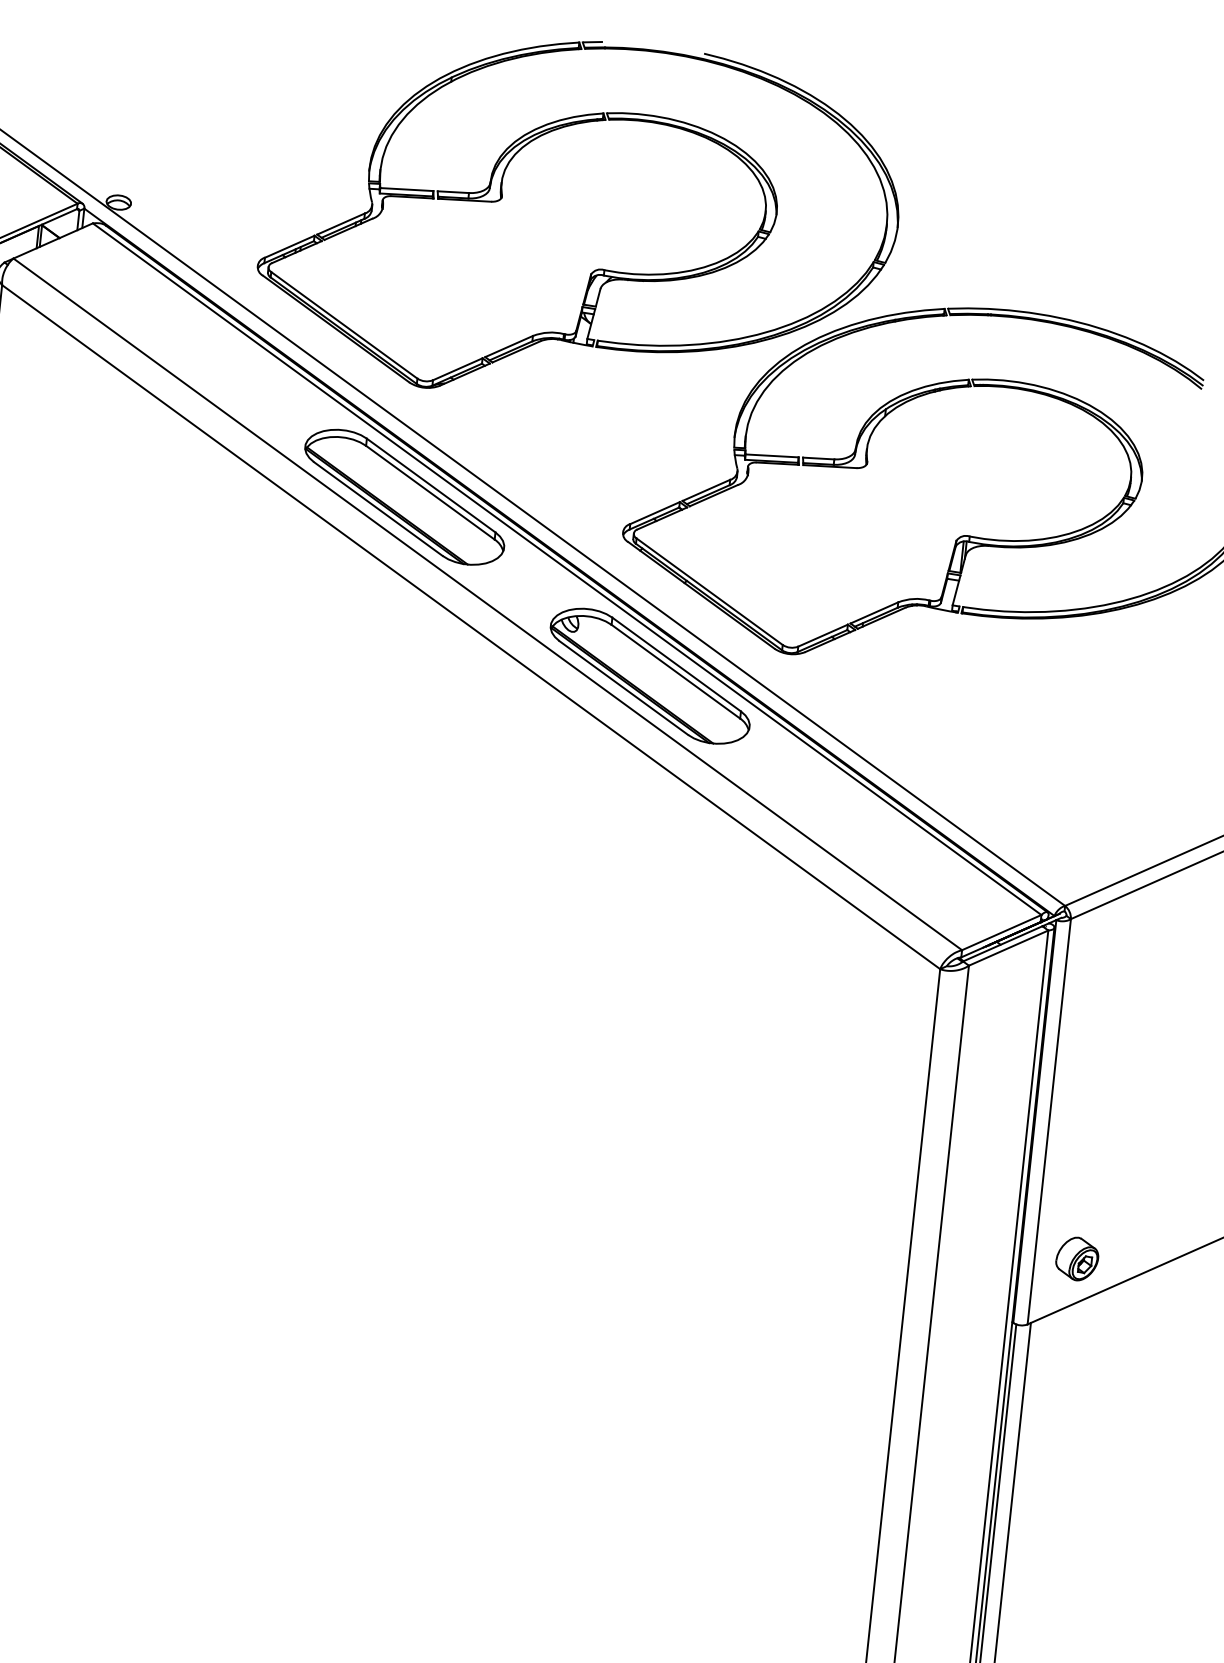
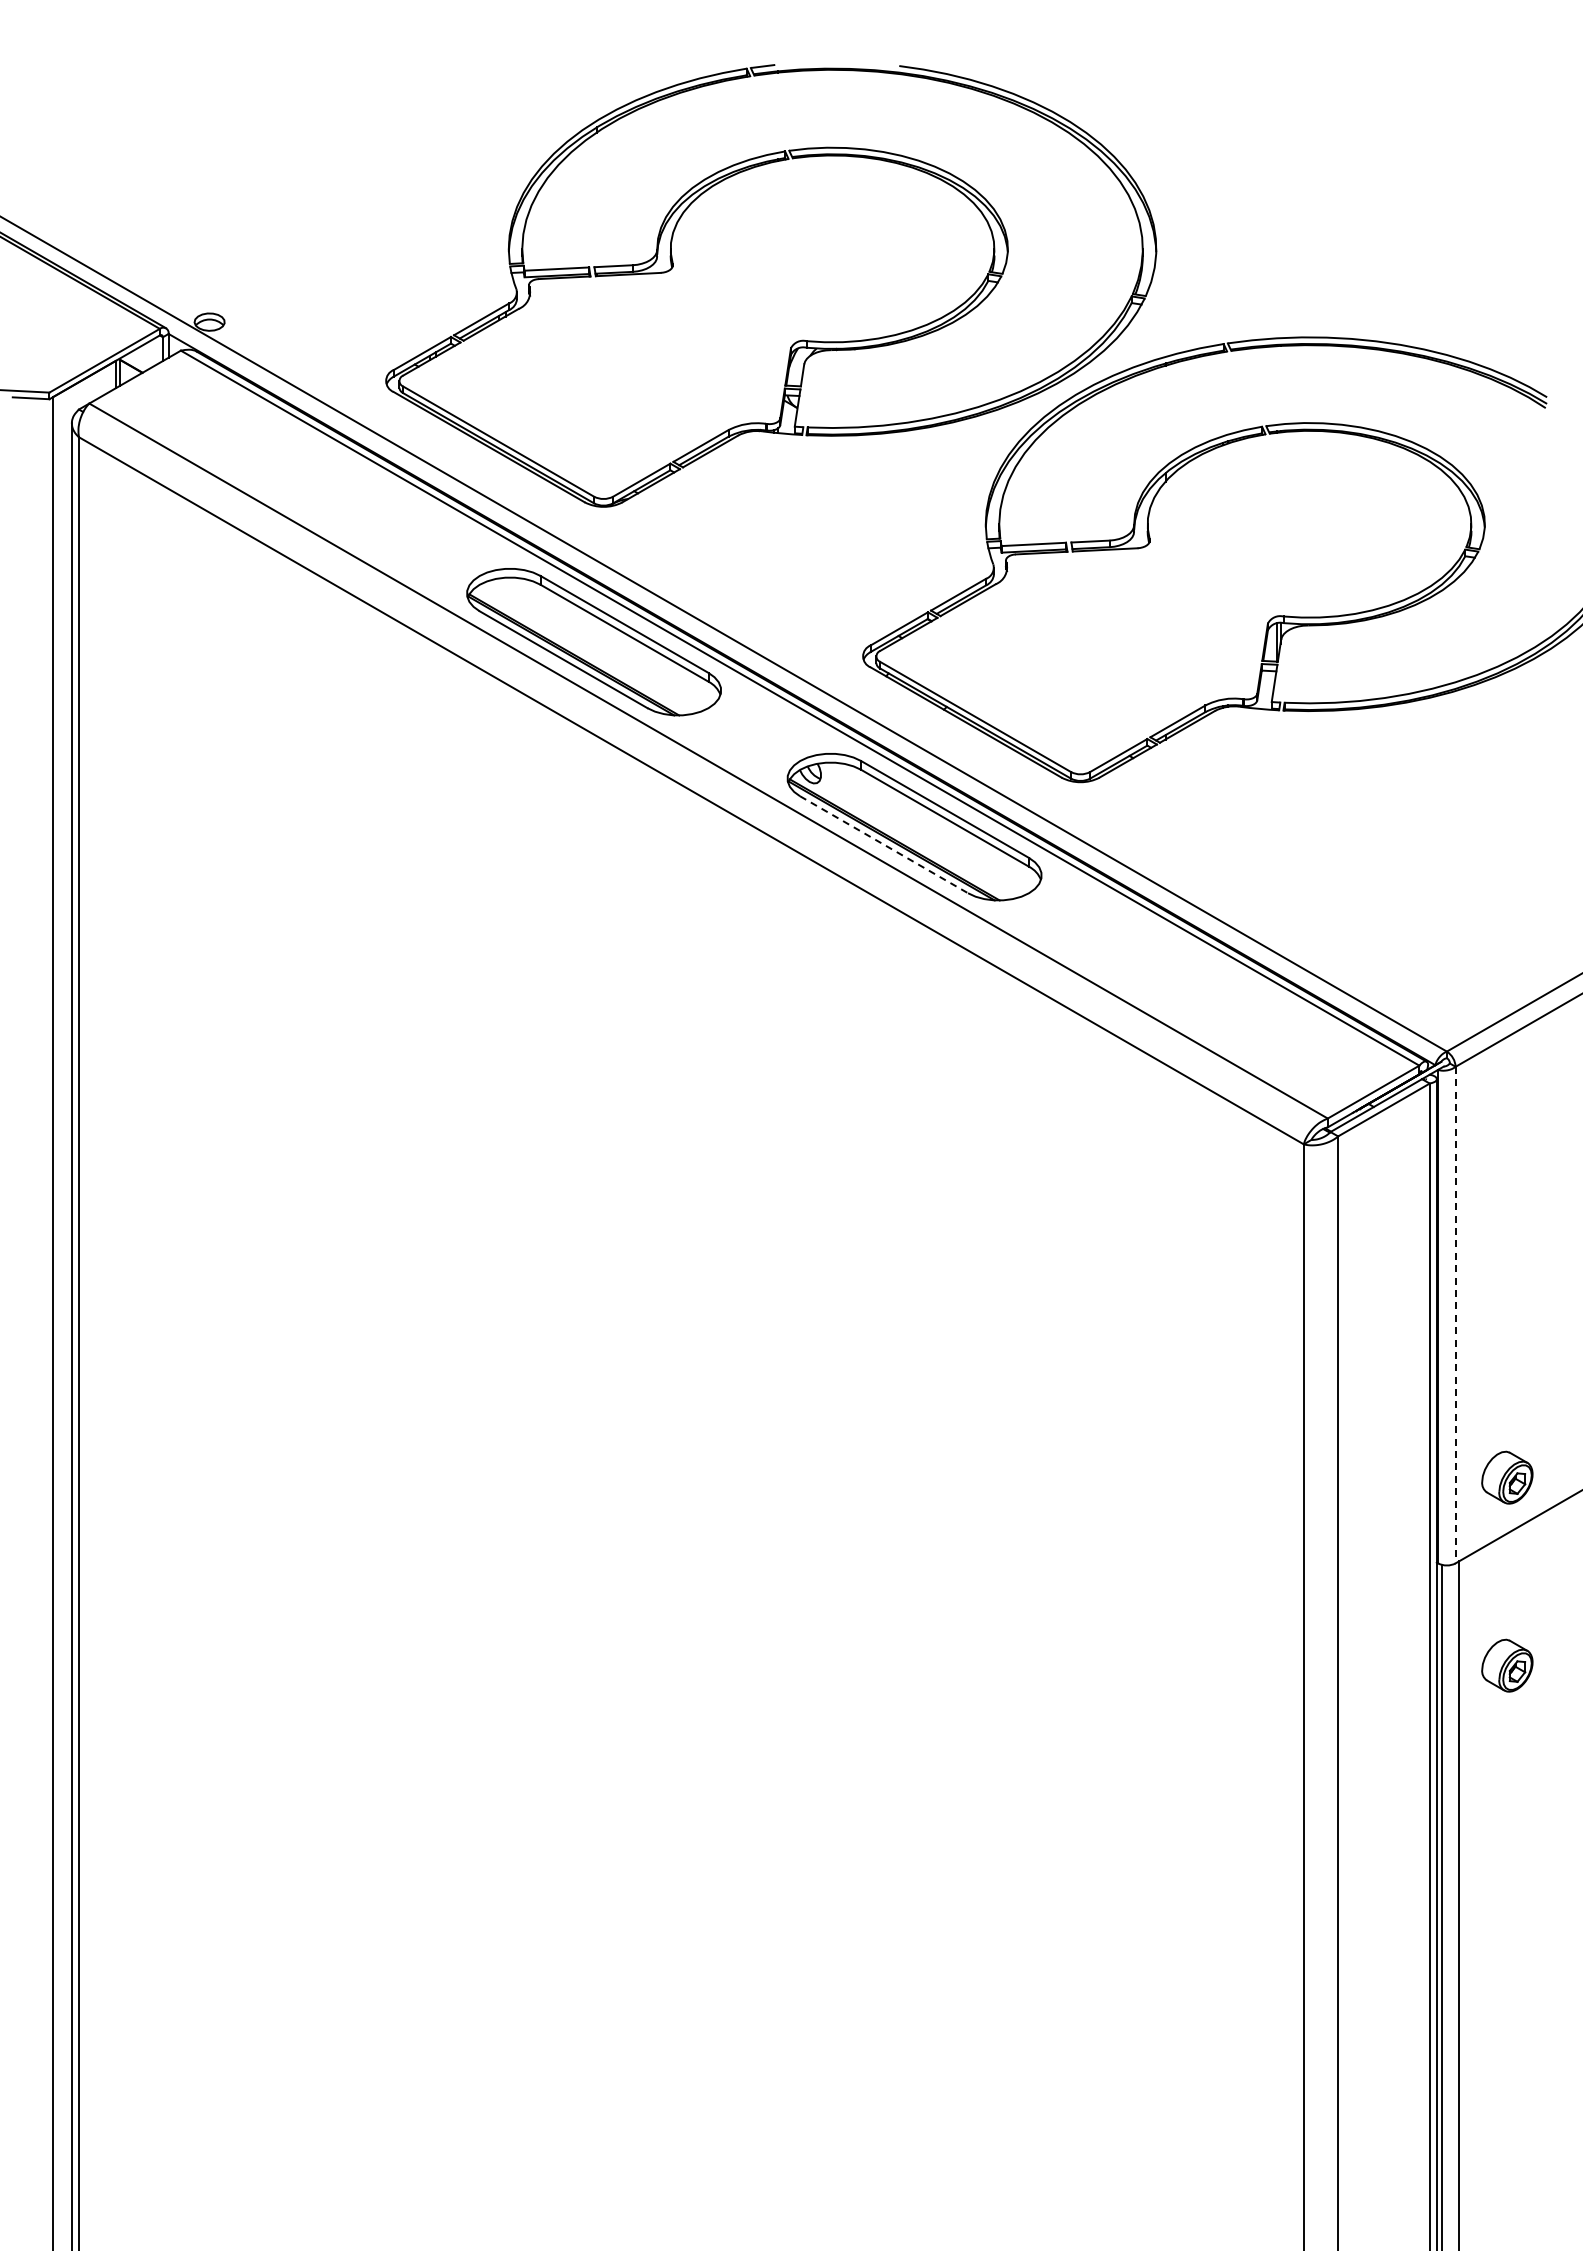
line: (624, 687) -> (884, 844), solid -> dashed
line: (1049, 1122) -> (1455, 1315), solid -> dashed
part: (1061, 1412) -> (1507, 1665), added

